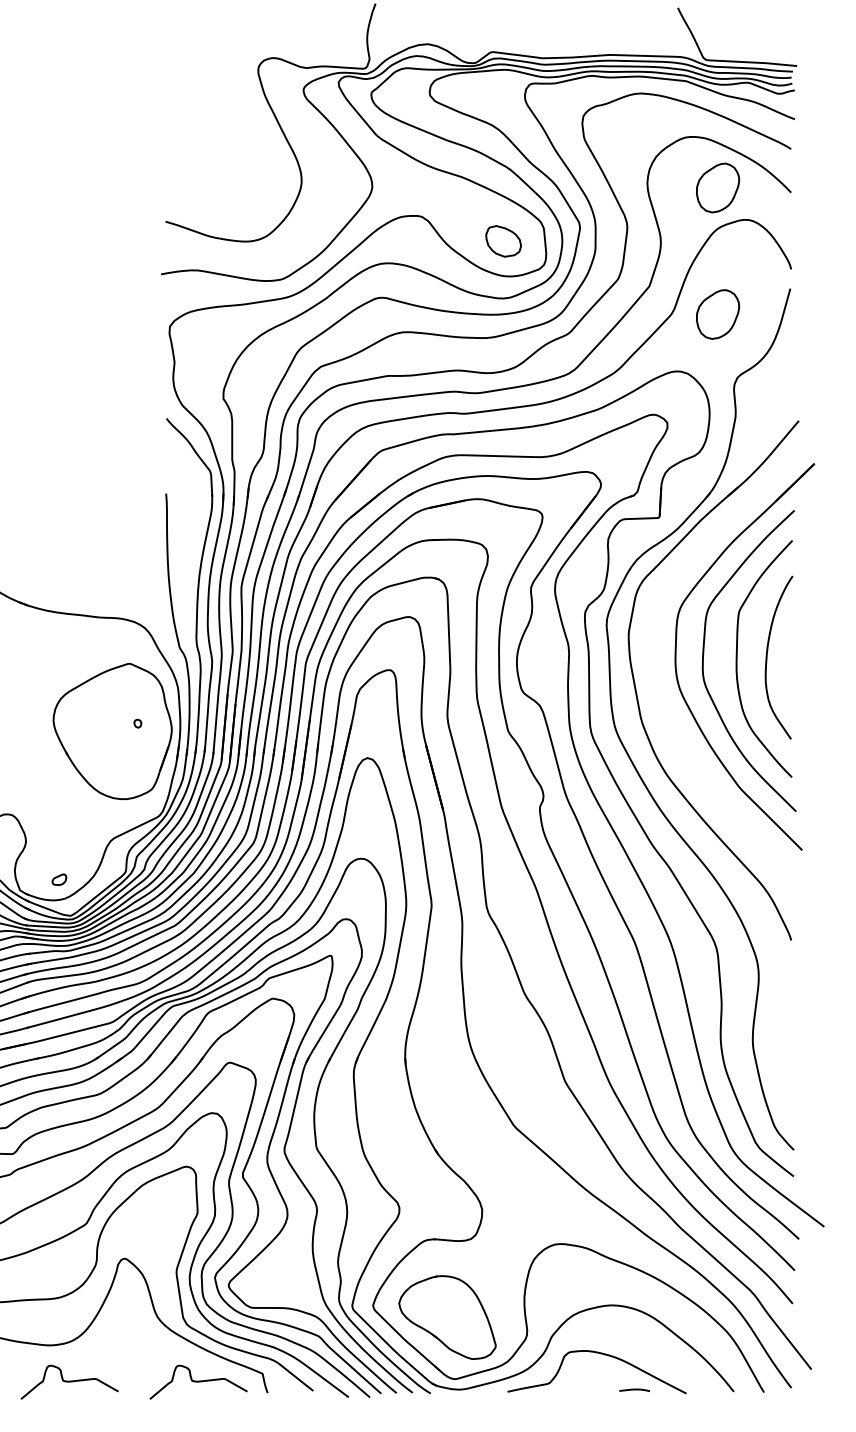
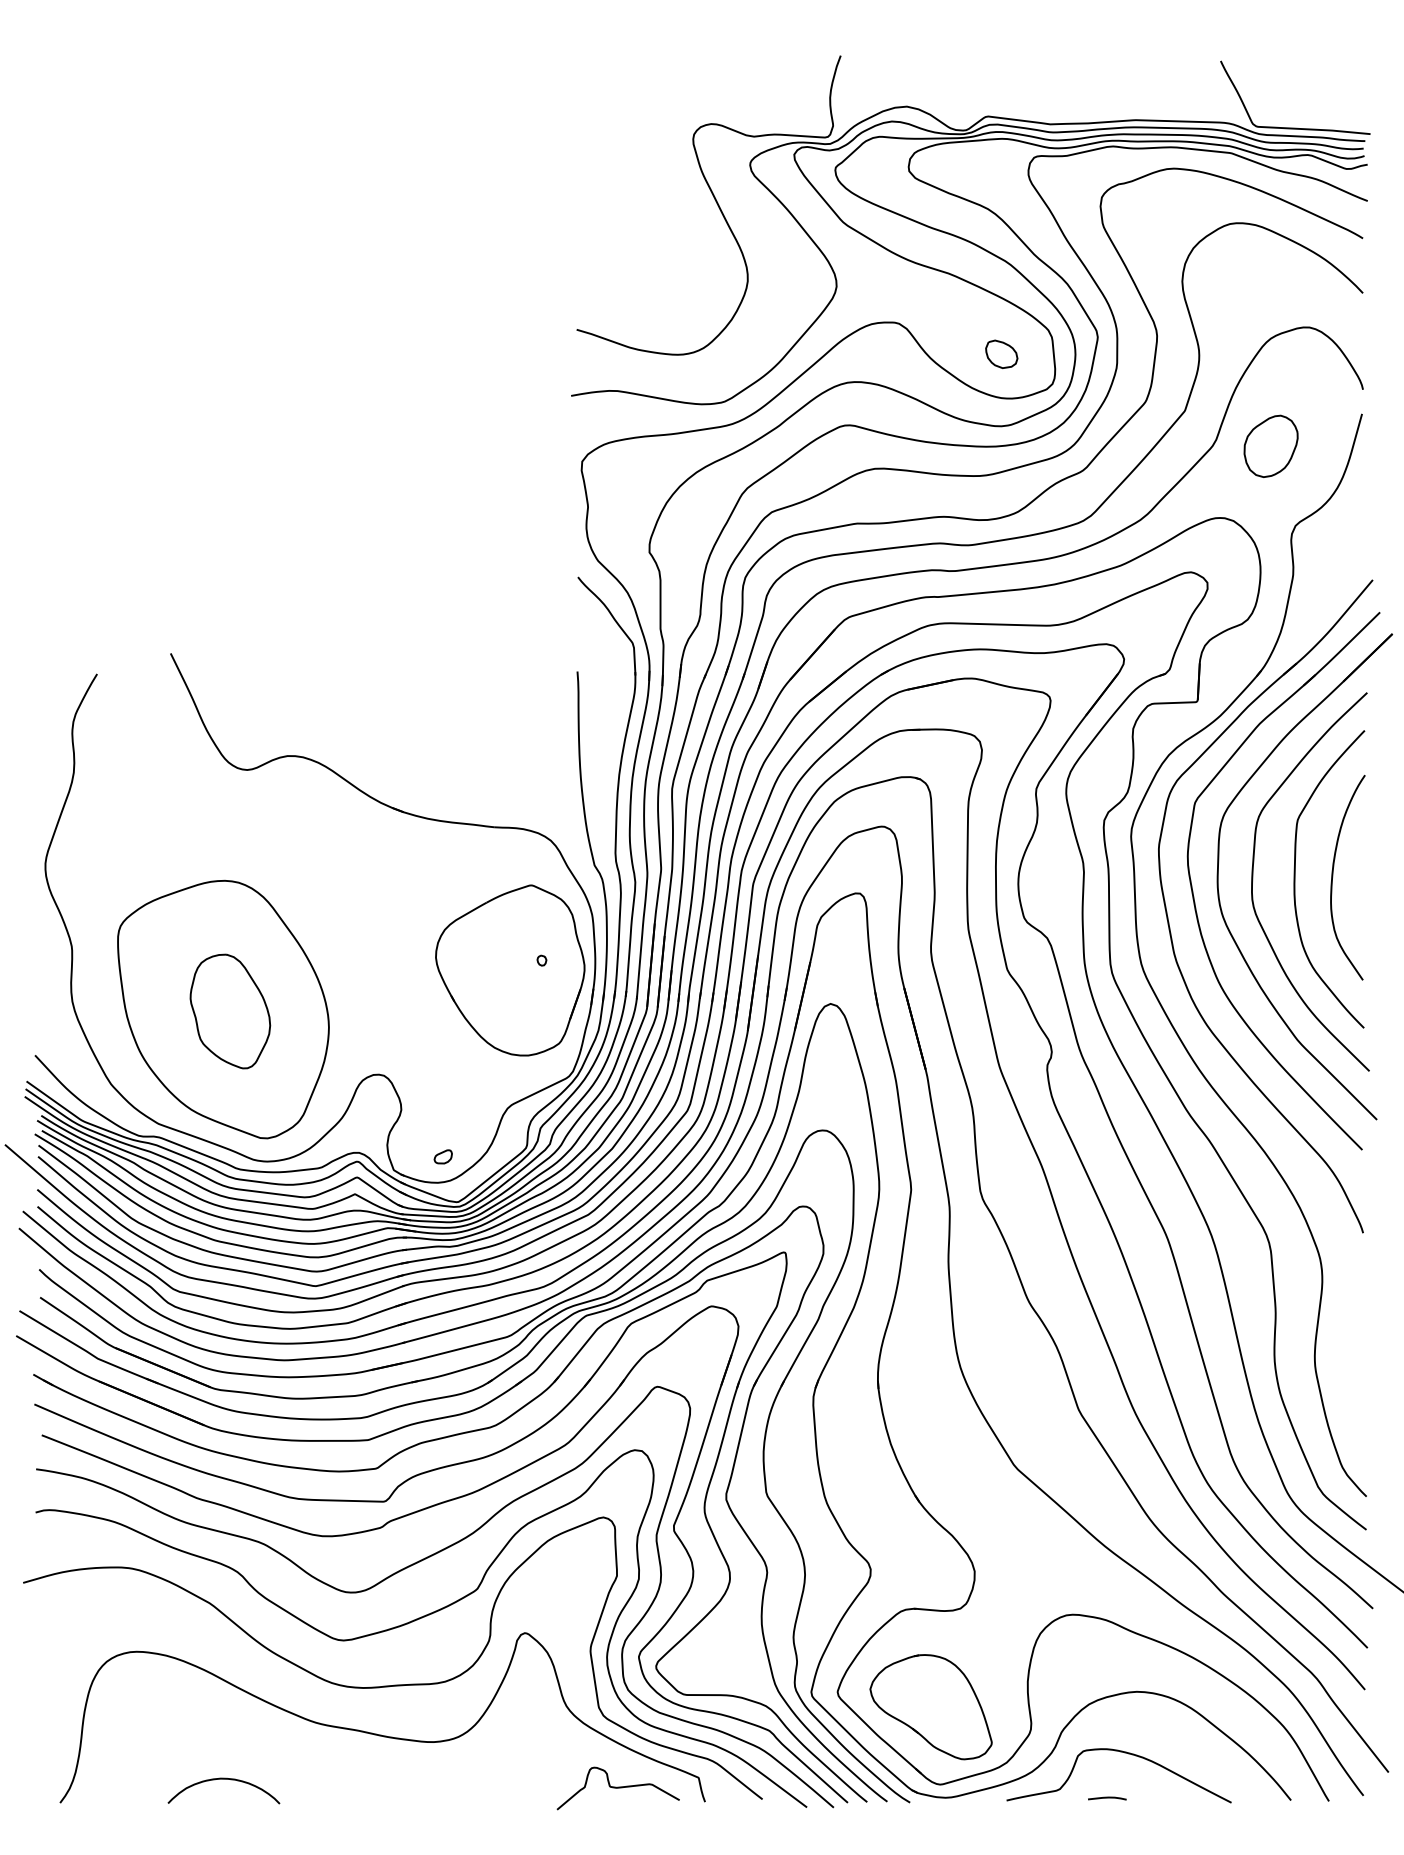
part: (717, 187) -> (1270, 286), removed
part: (503, 240) -> (1001, 353), size x0.71
part: (657, 672) -> (1194, 896), added
curve: (69, 1382) -> (455, 1788), removed
curve: (634, 1390) -> (1107, 1798), moved

